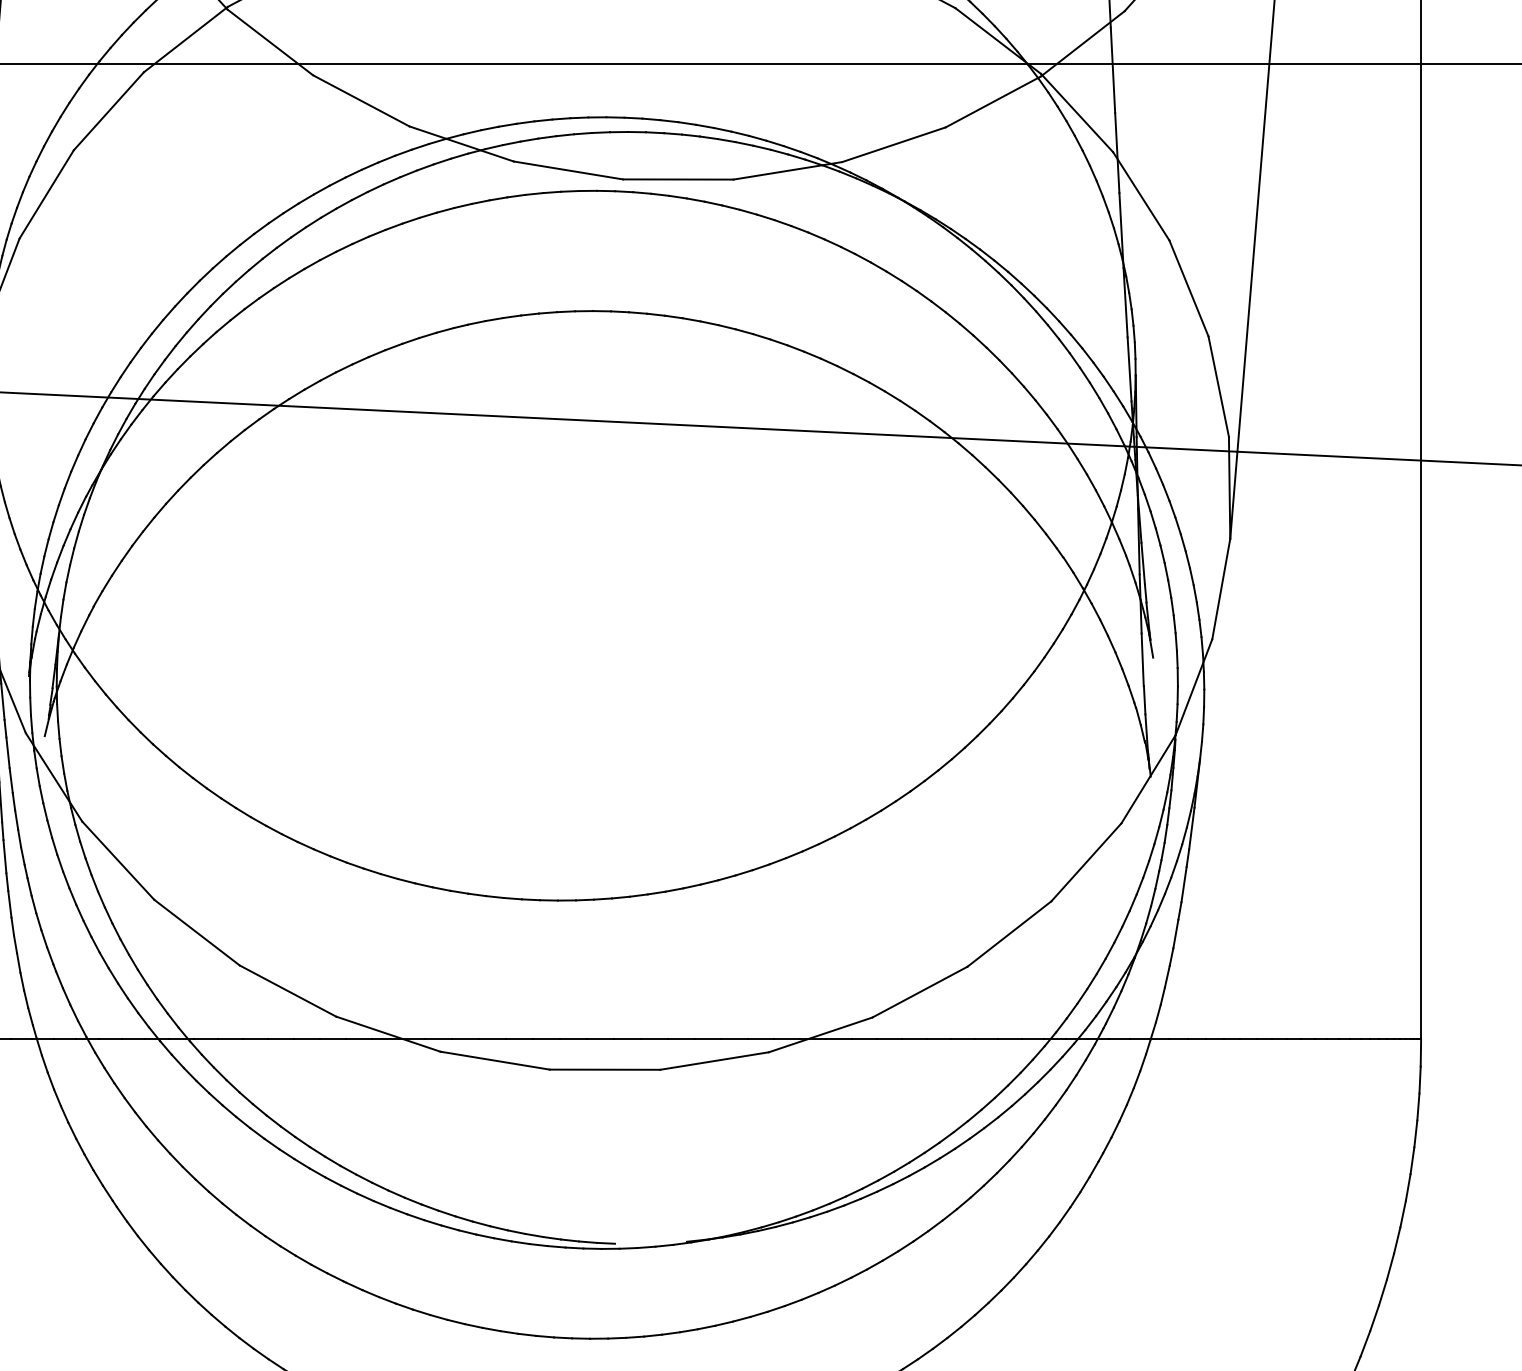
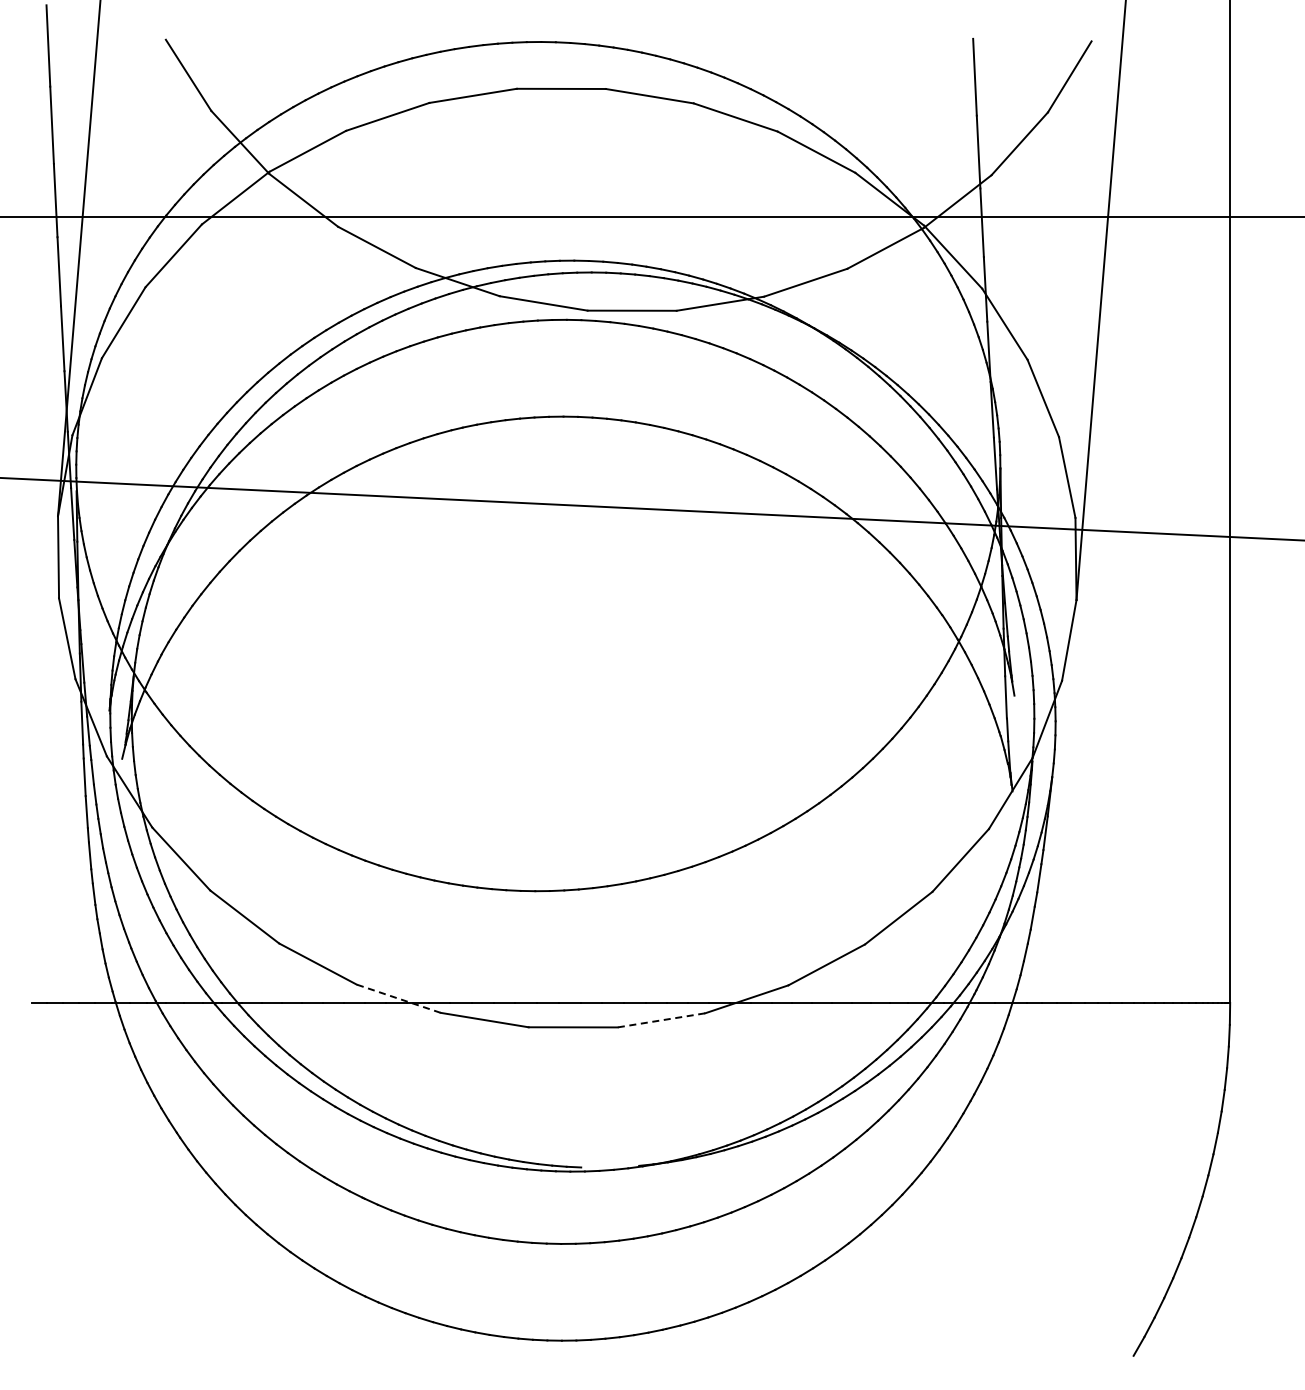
line: (388, 1033) -> (398, 998), solid -> dashed
line: (713, 1061) -> (660, 1020), solid -> dashed

